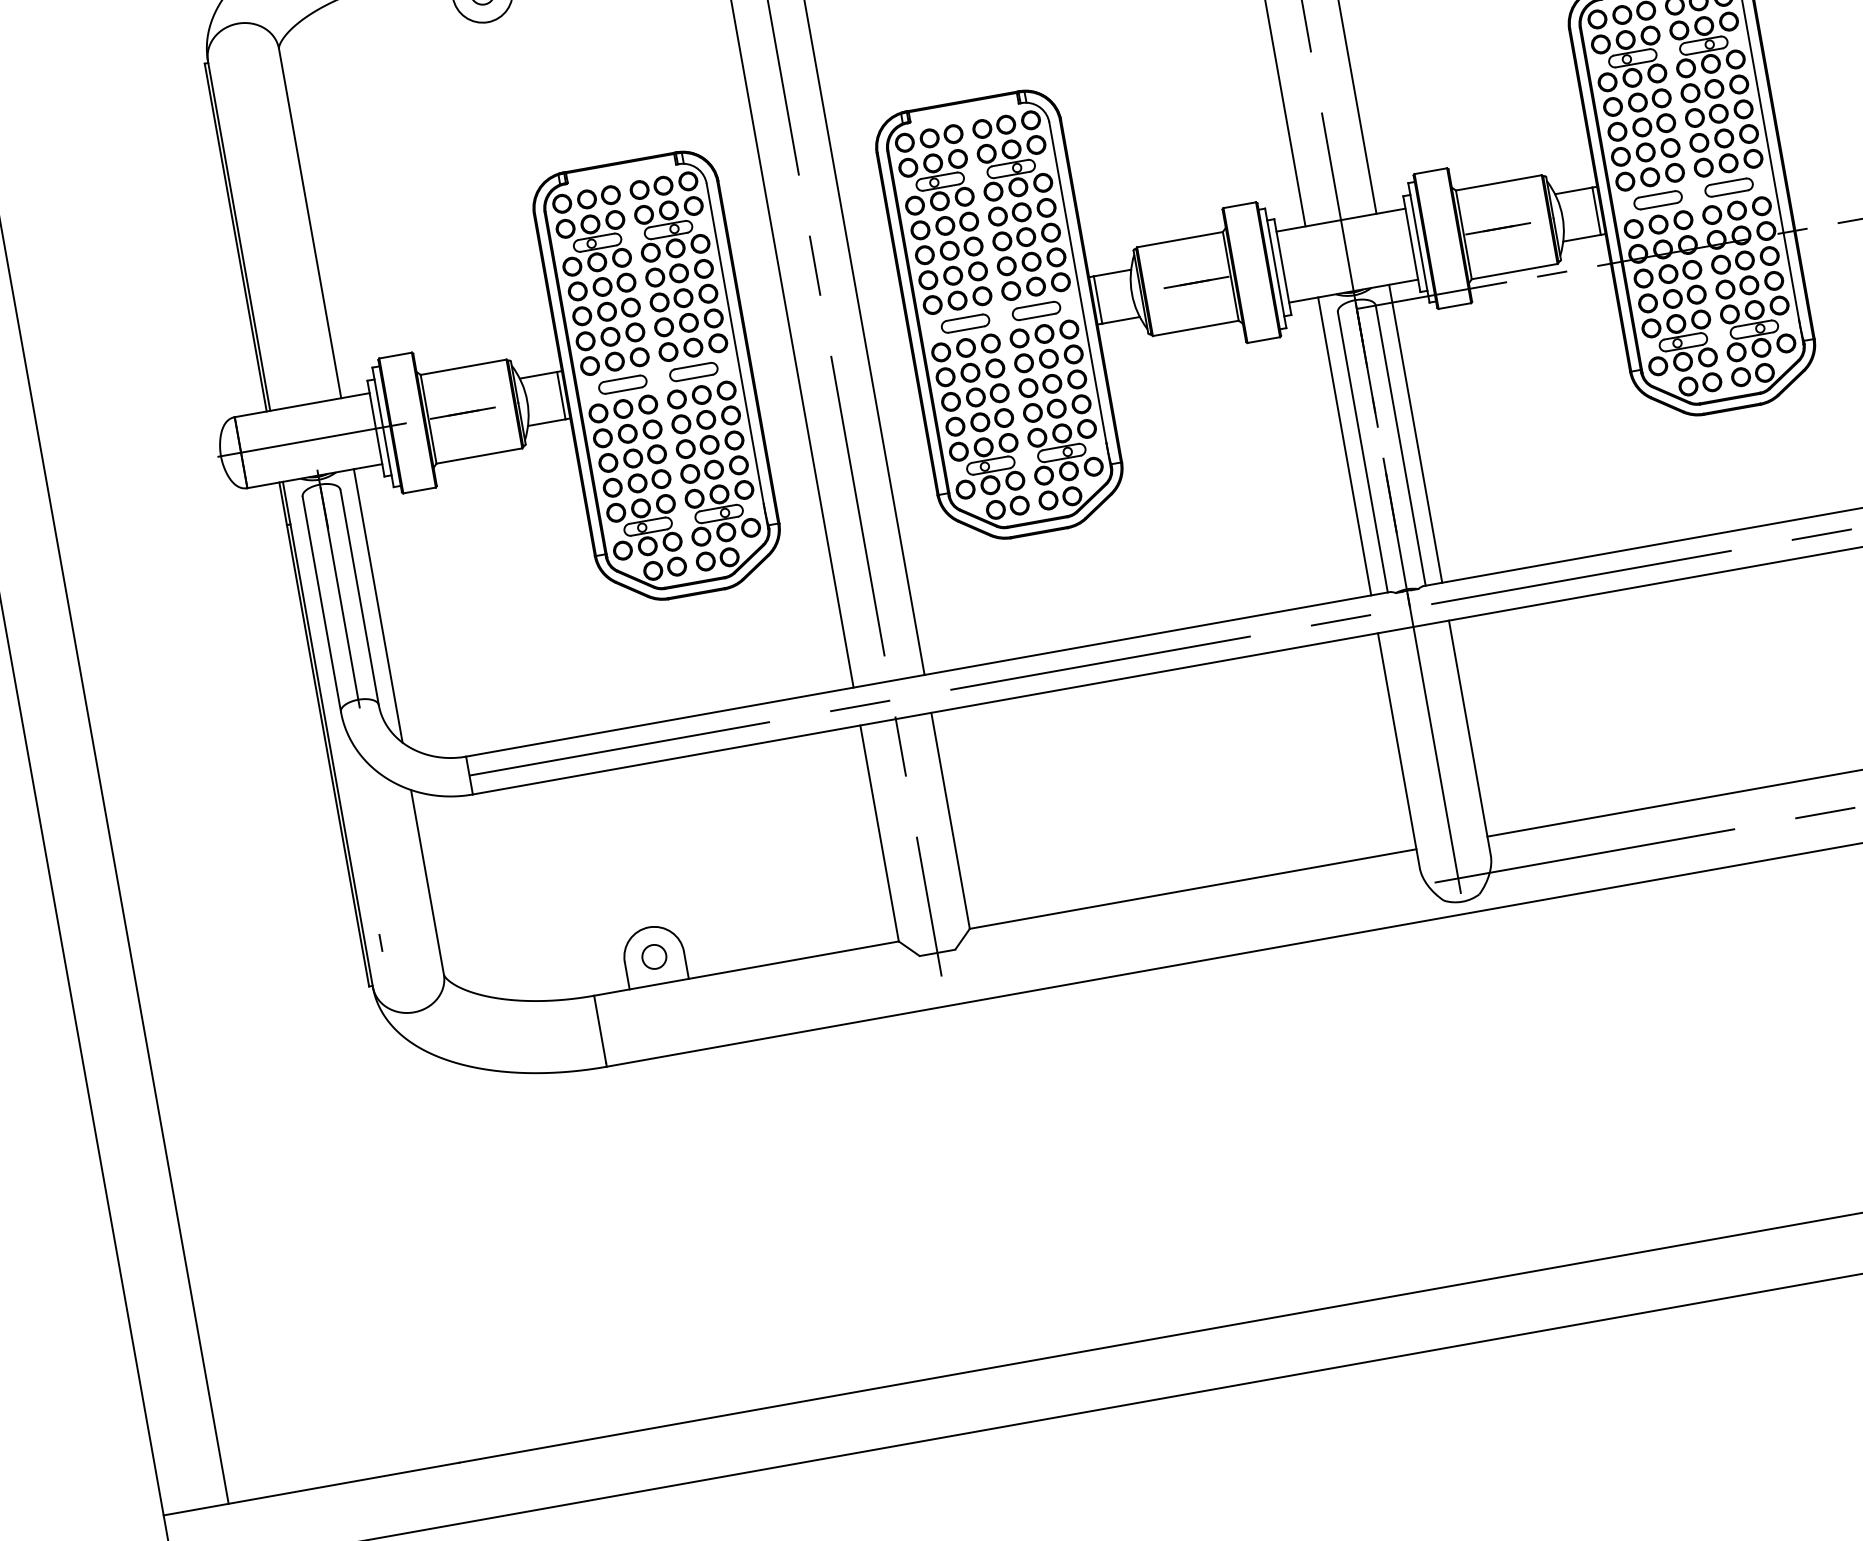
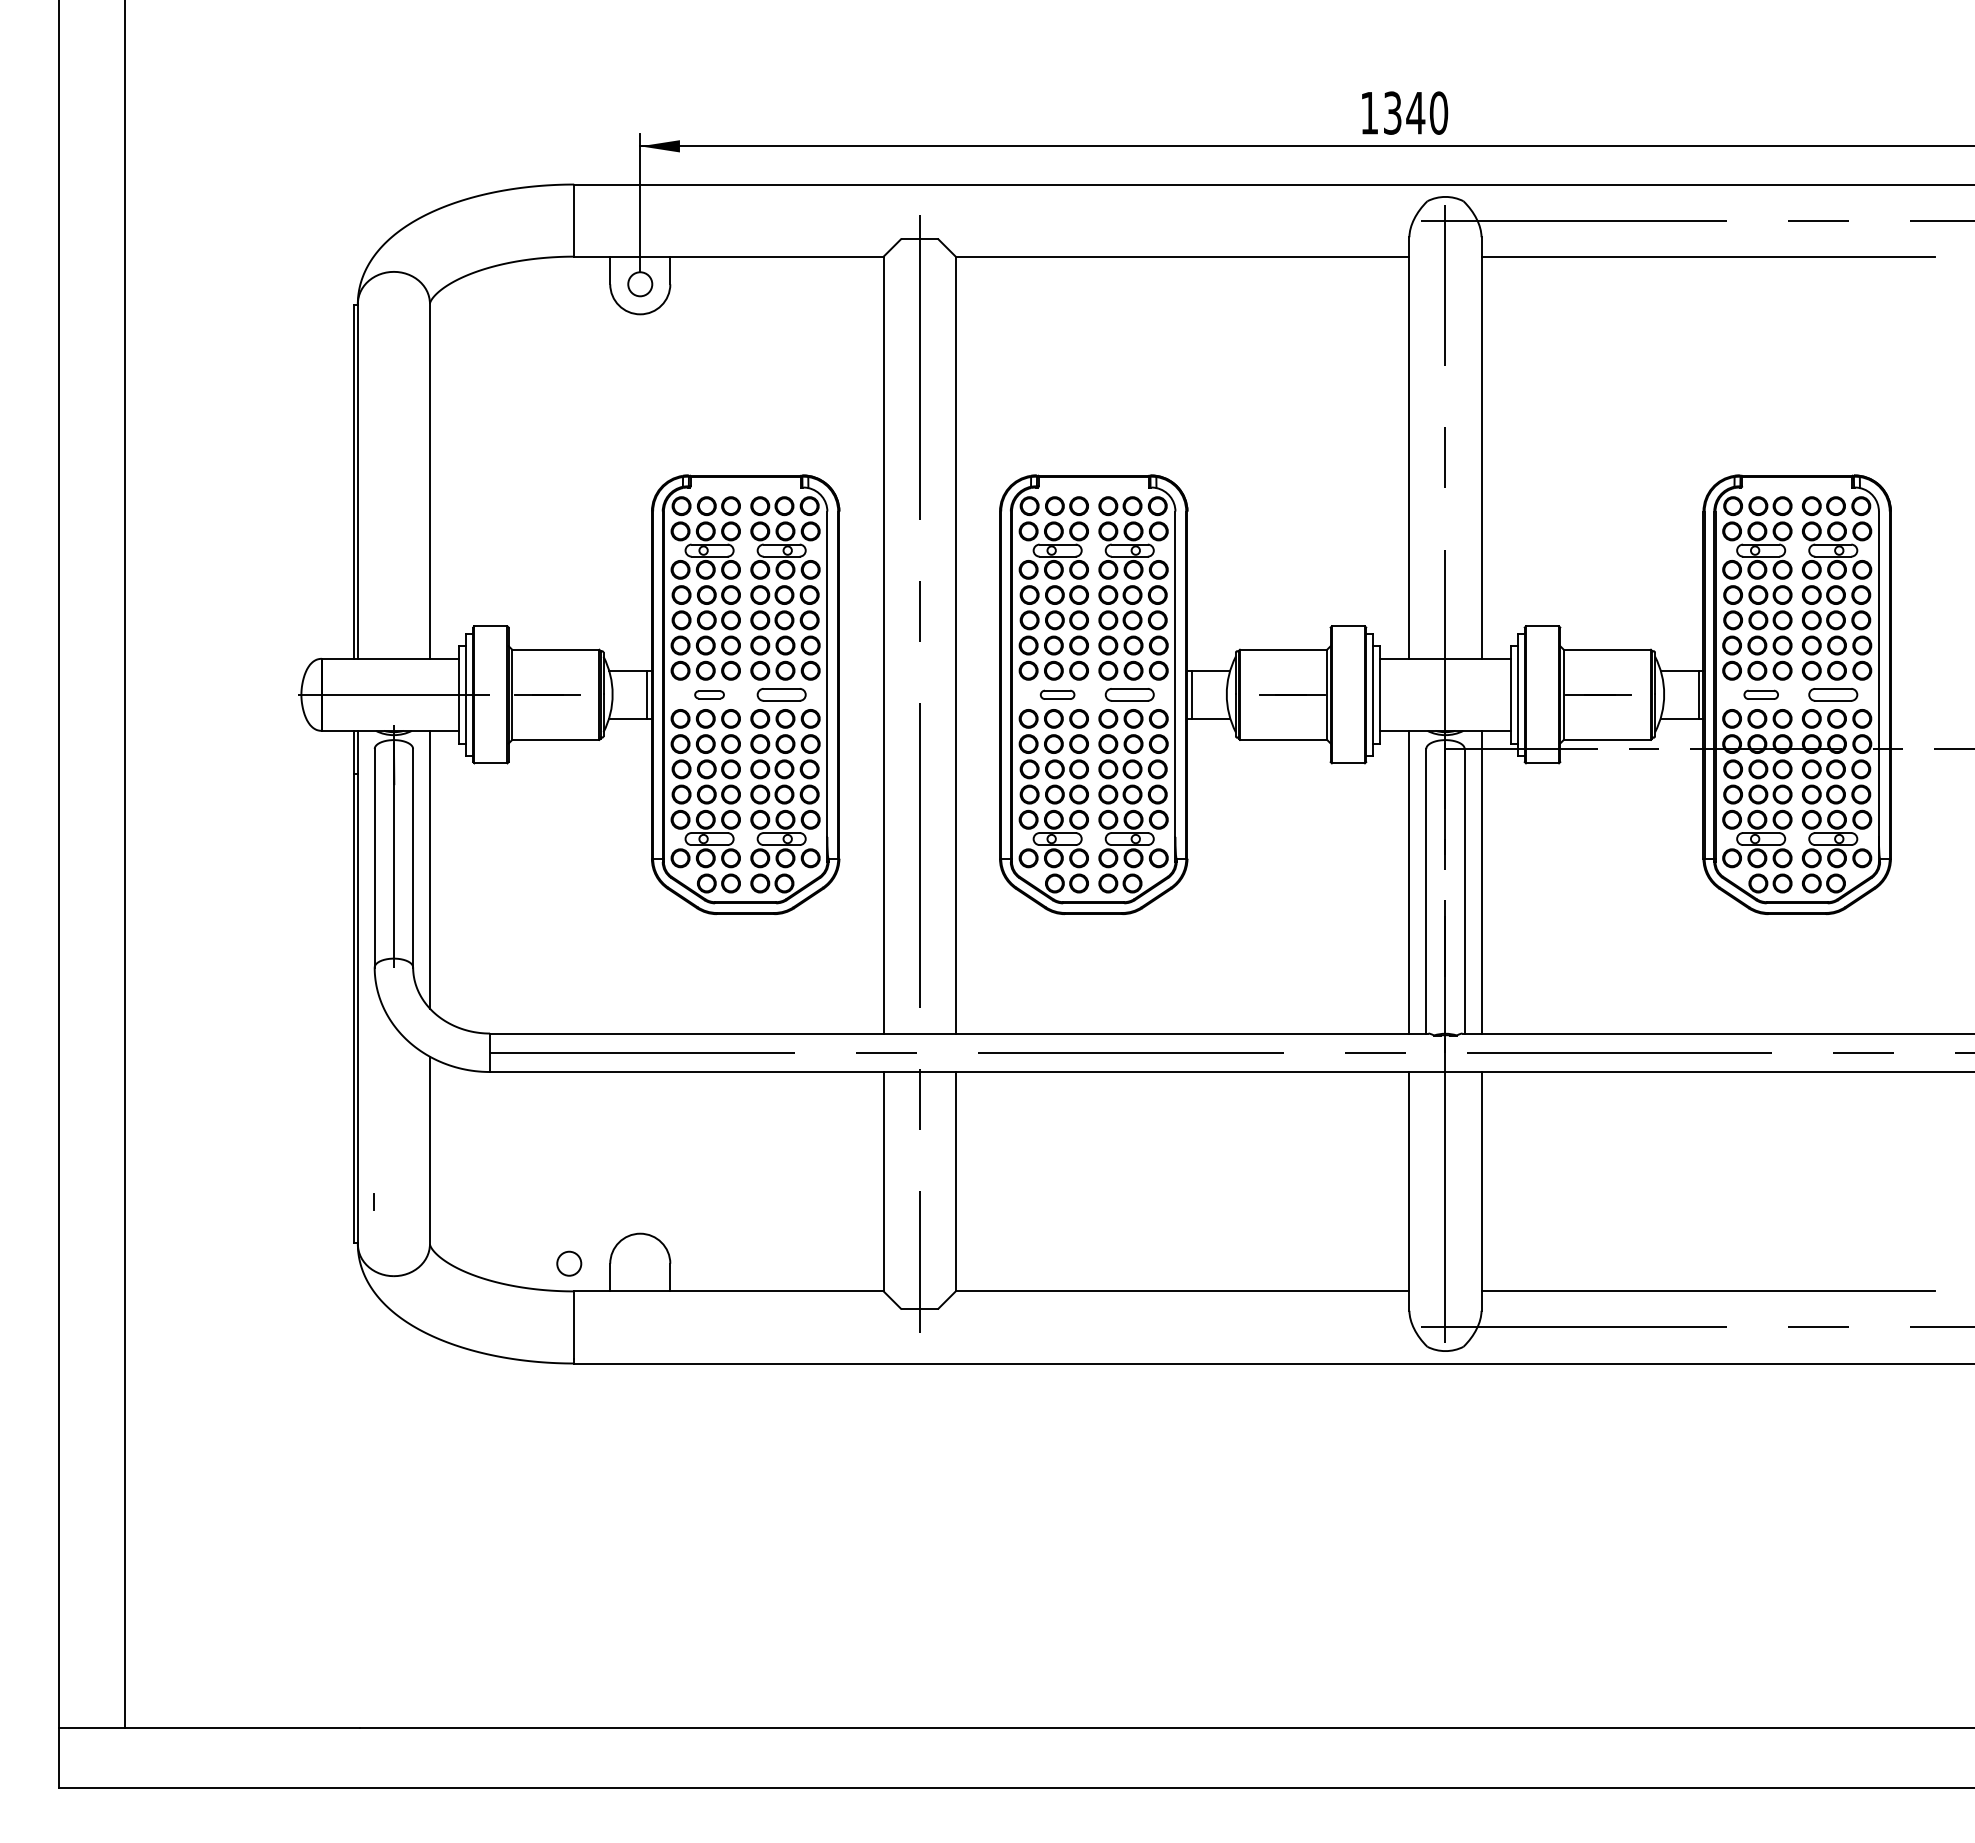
part: (1658, 199) -> (1761, 694), size x0.7
part: (965, 323) -> (1057, 694), size x0.7
part: (622, 384) -> (709, 694), size x0.6
circle: (654, 956) -> (569, 1263), moved

